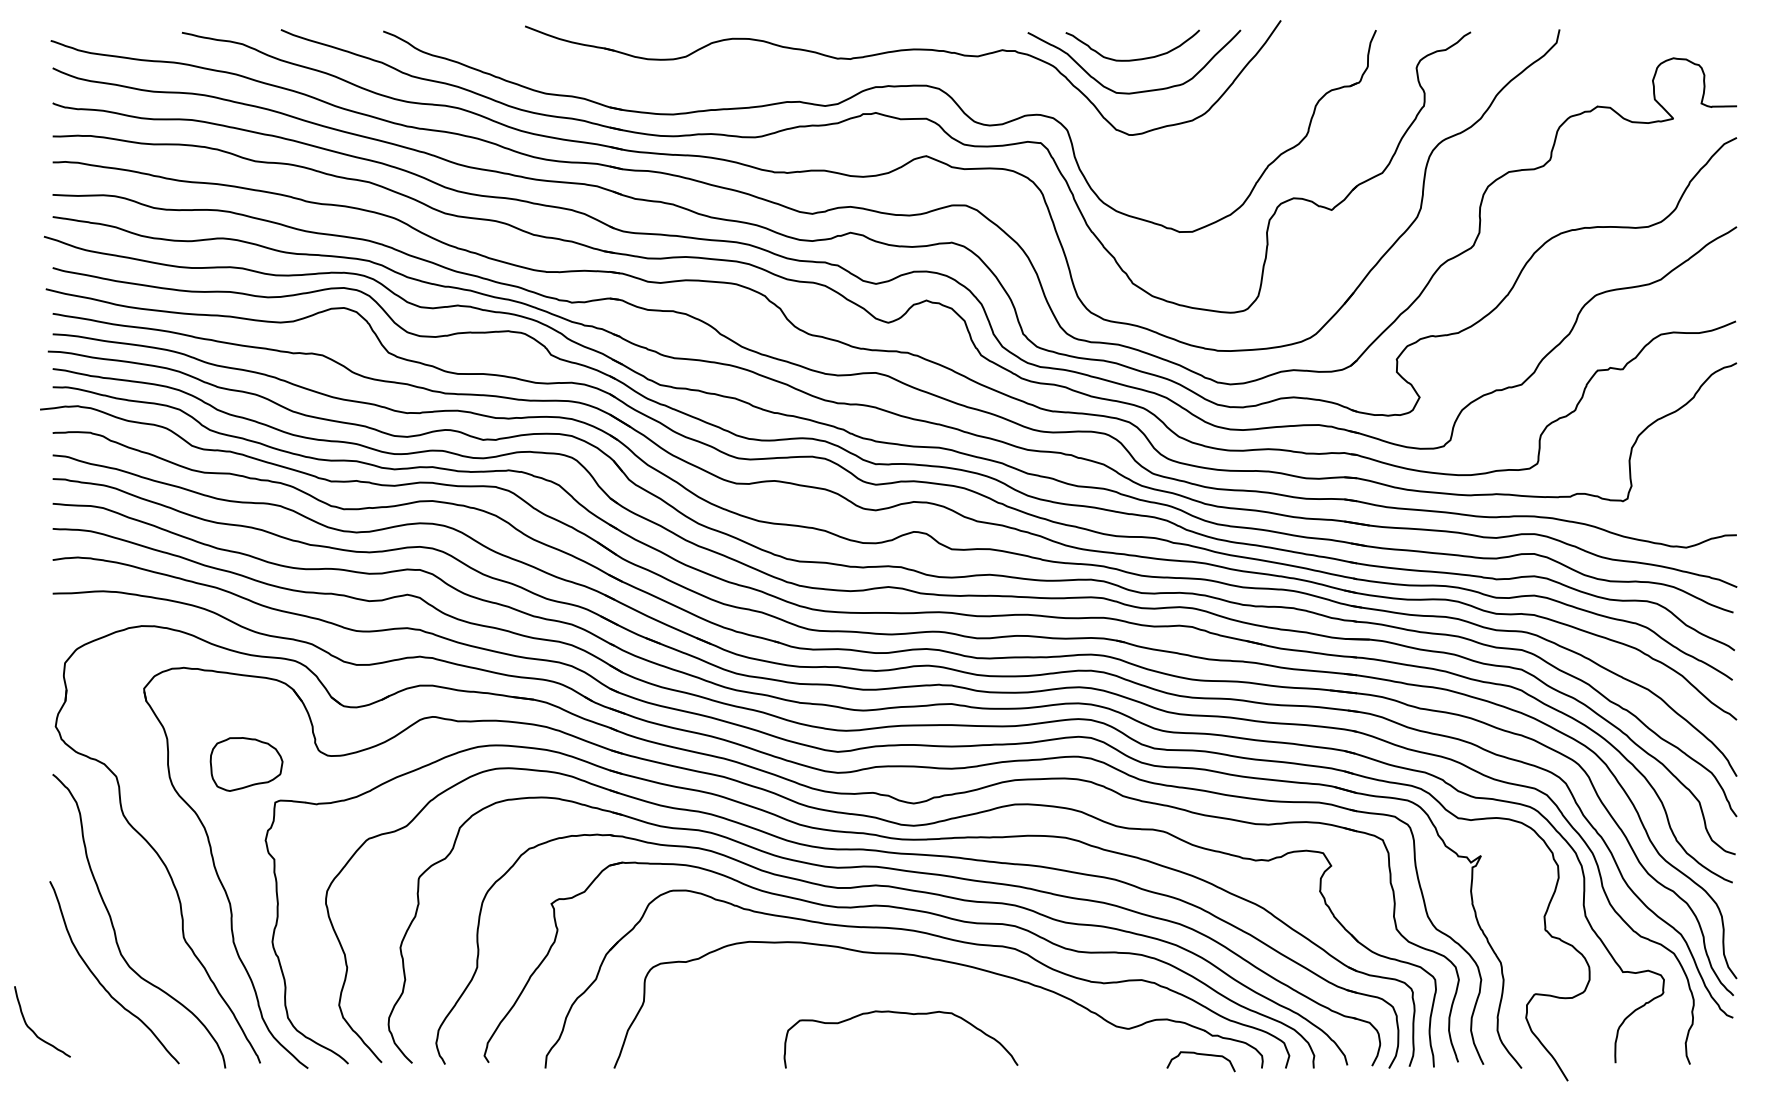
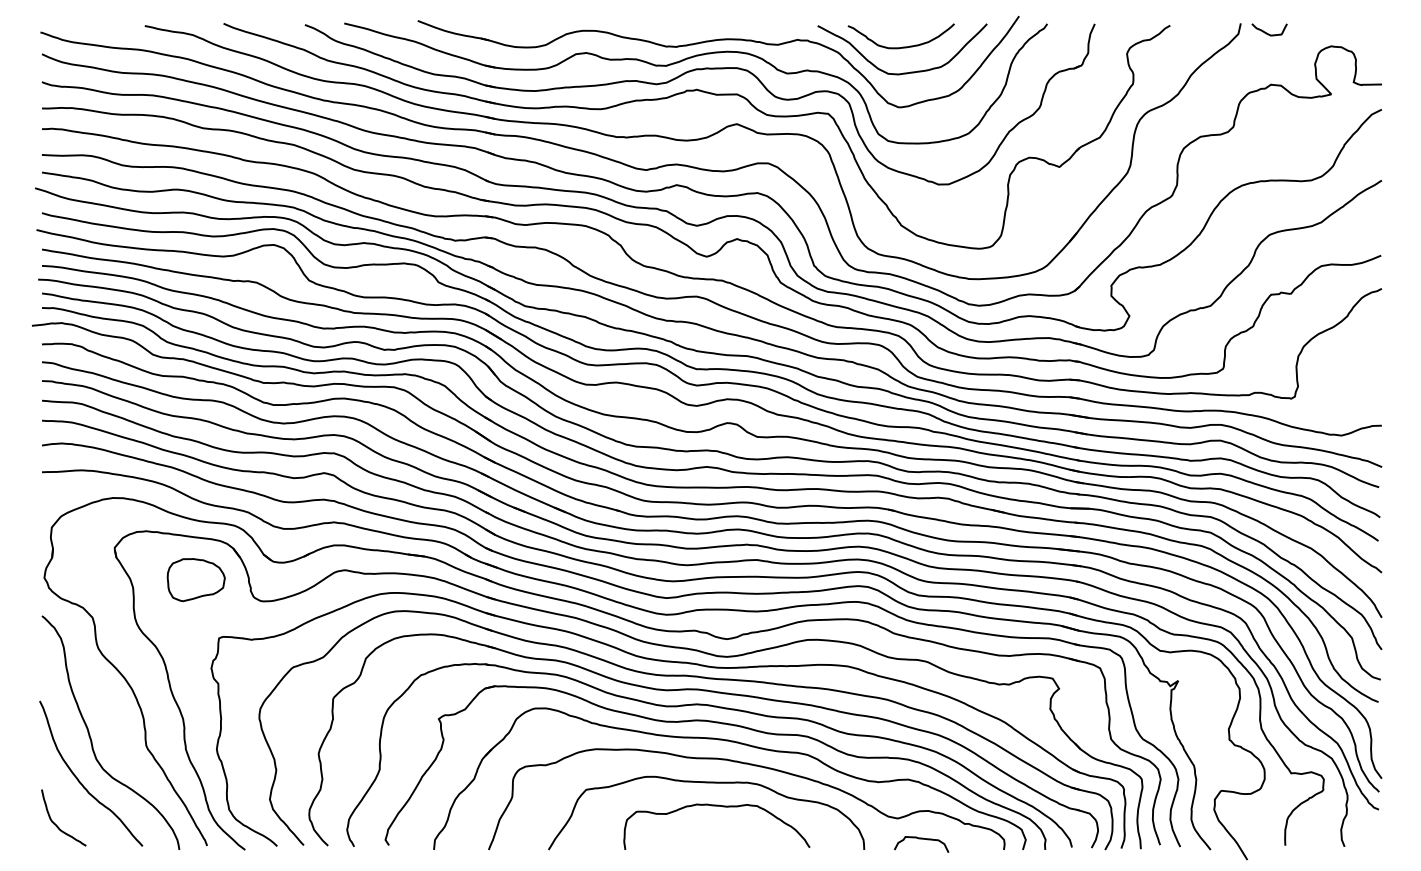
curve: (1593, 40) -> (1267, 32), added
part: (865, 74) -> (688, 59), added
part: (245, 764) -> (195, 580), moved
curve: (887, 984) -> (706, 783), added
curve: (33, 1030) -> (56, 824), moved
curve: (1200, 1055) -> (921, 839), moved

